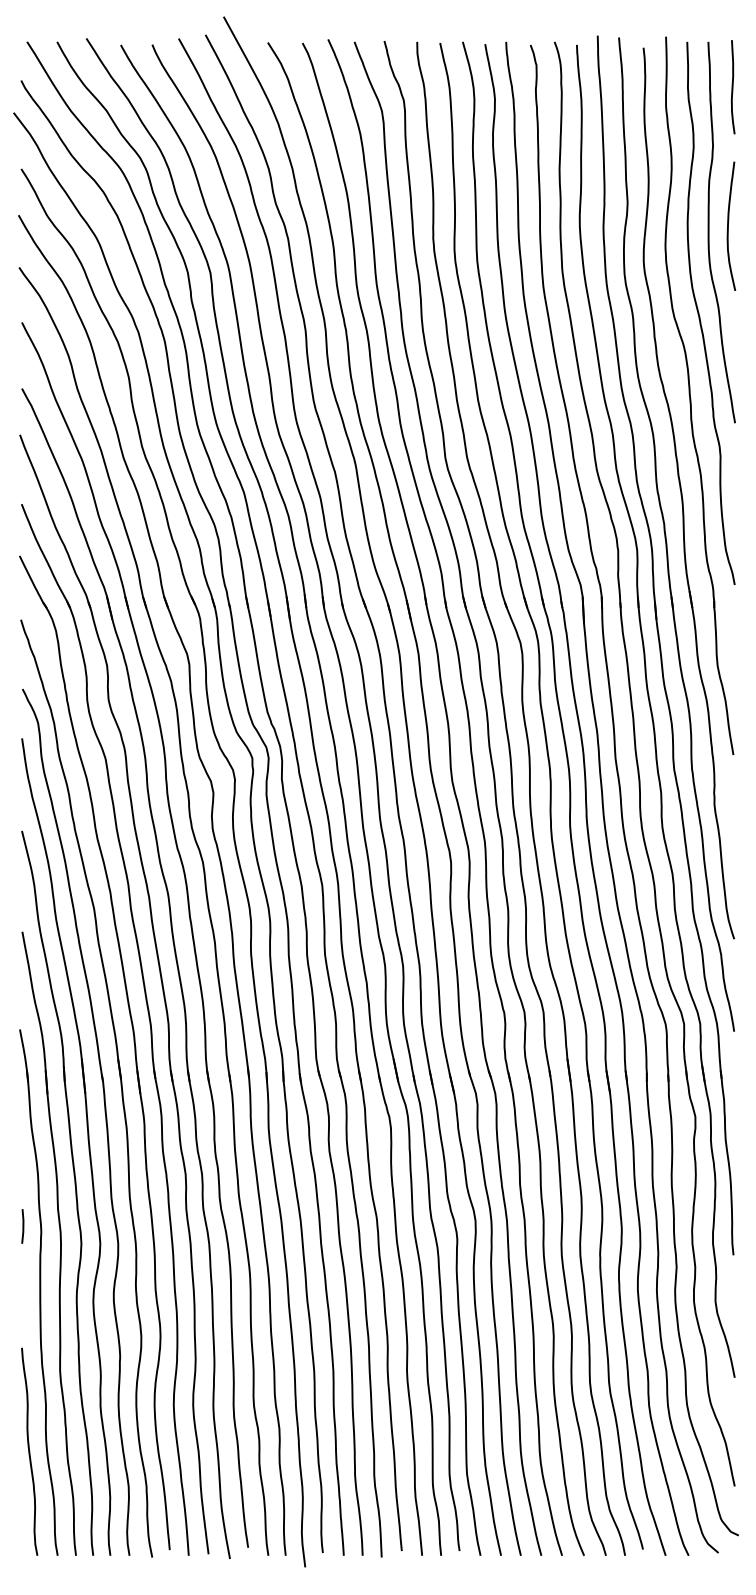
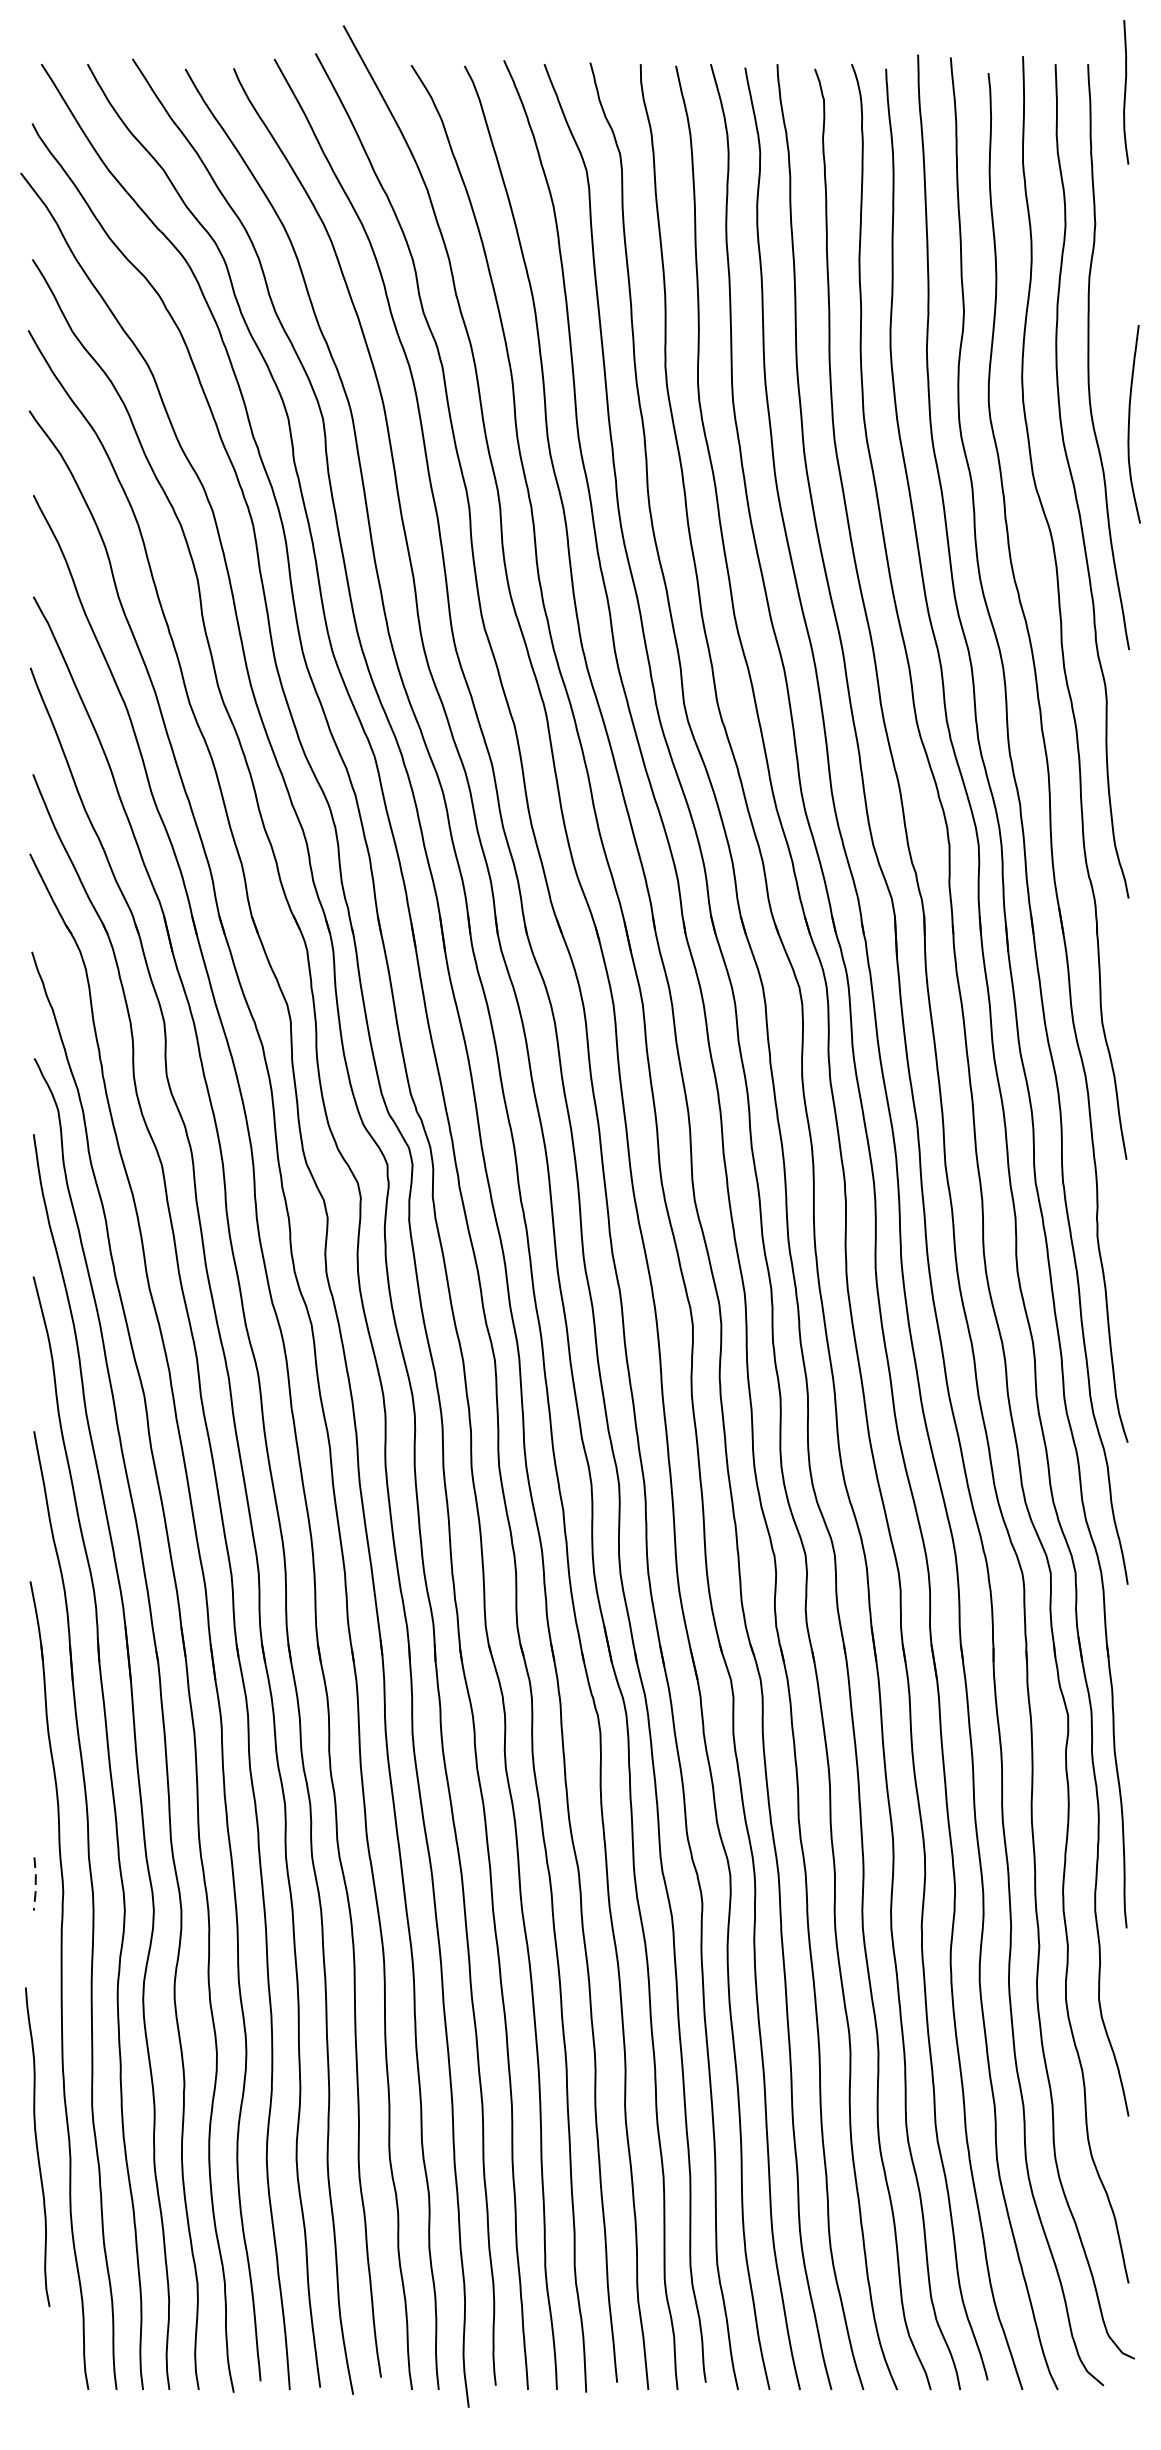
curve: (732, 87) -> (1125, 92), moved
curve: (728, 225) -> (1129, 423), moved
line: (23, 1226) -> (35, 1884), solid -> dashed
curve: (29, 1451) -> (37, 2146), moved

